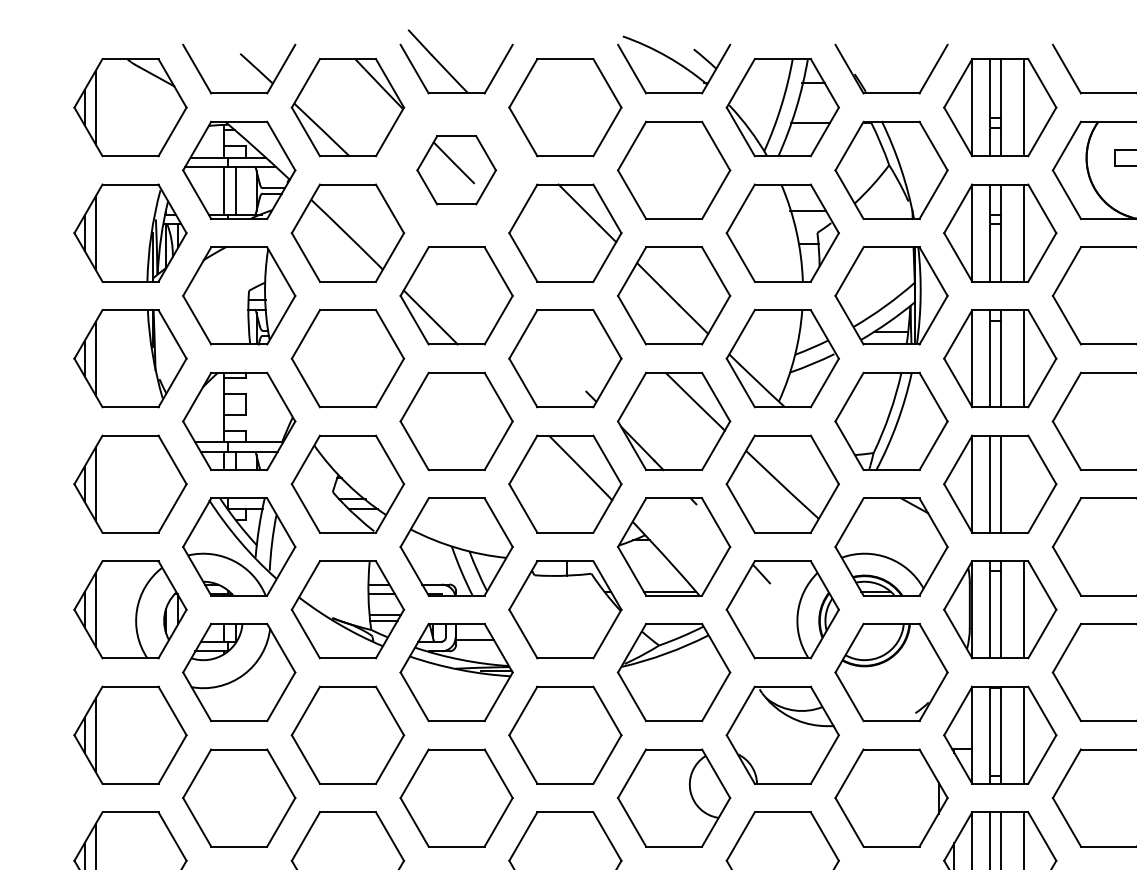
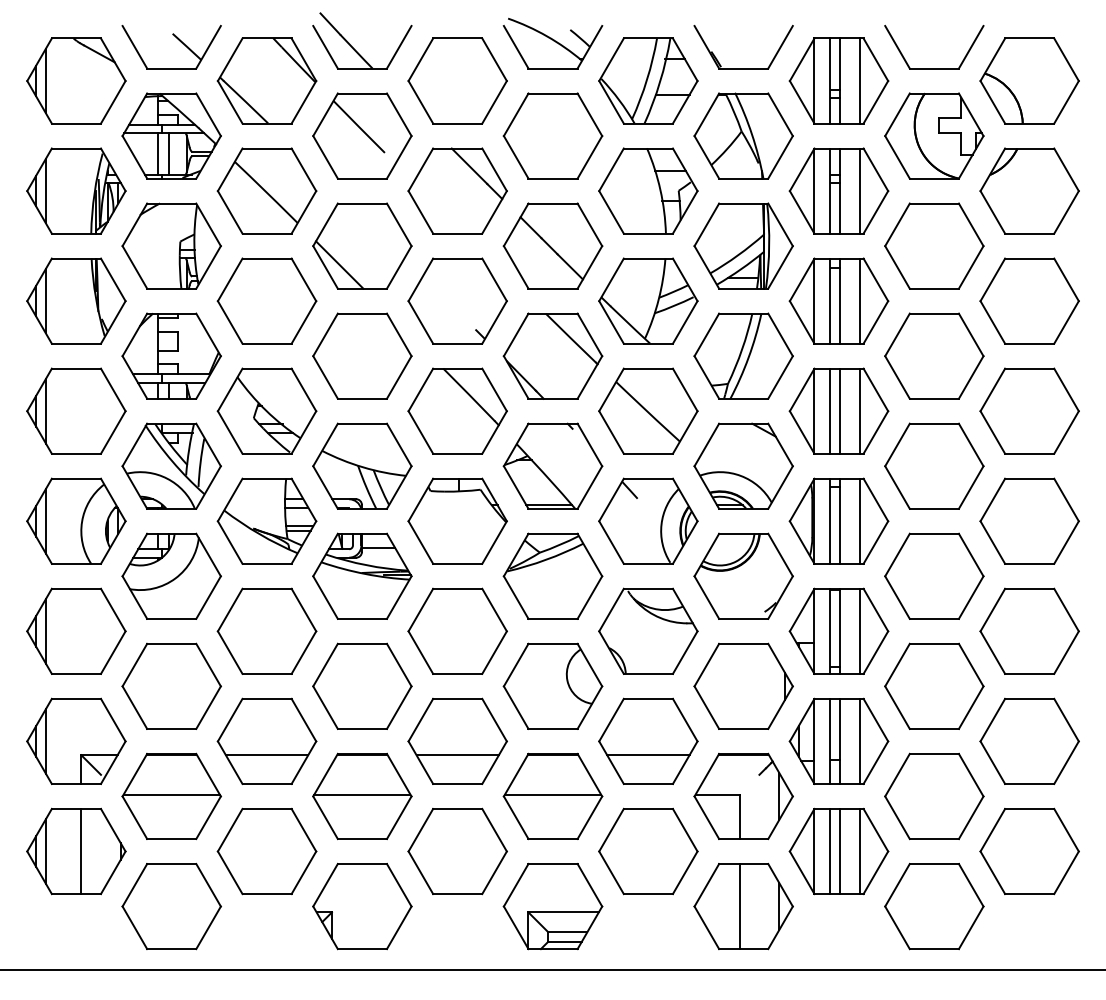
part: (456, 169) -> (362, 135), size x1.43
line: (1023, 483) -> (859, 410), added

